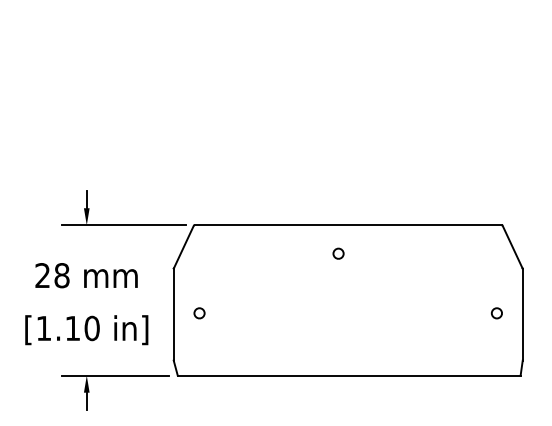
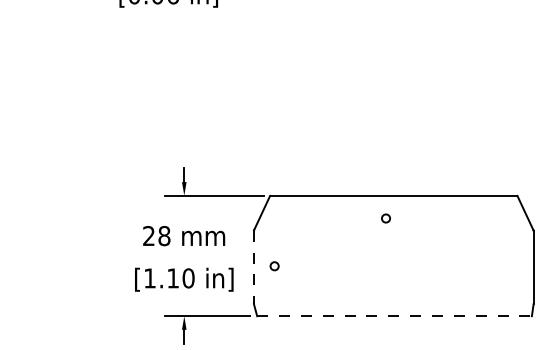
part: (496, 313) -> (512, 266), removed
line: (173, 314) -> (253, 267), solid -> dashed
line: (350, 376) -> (395, 316), solid -> dashed

